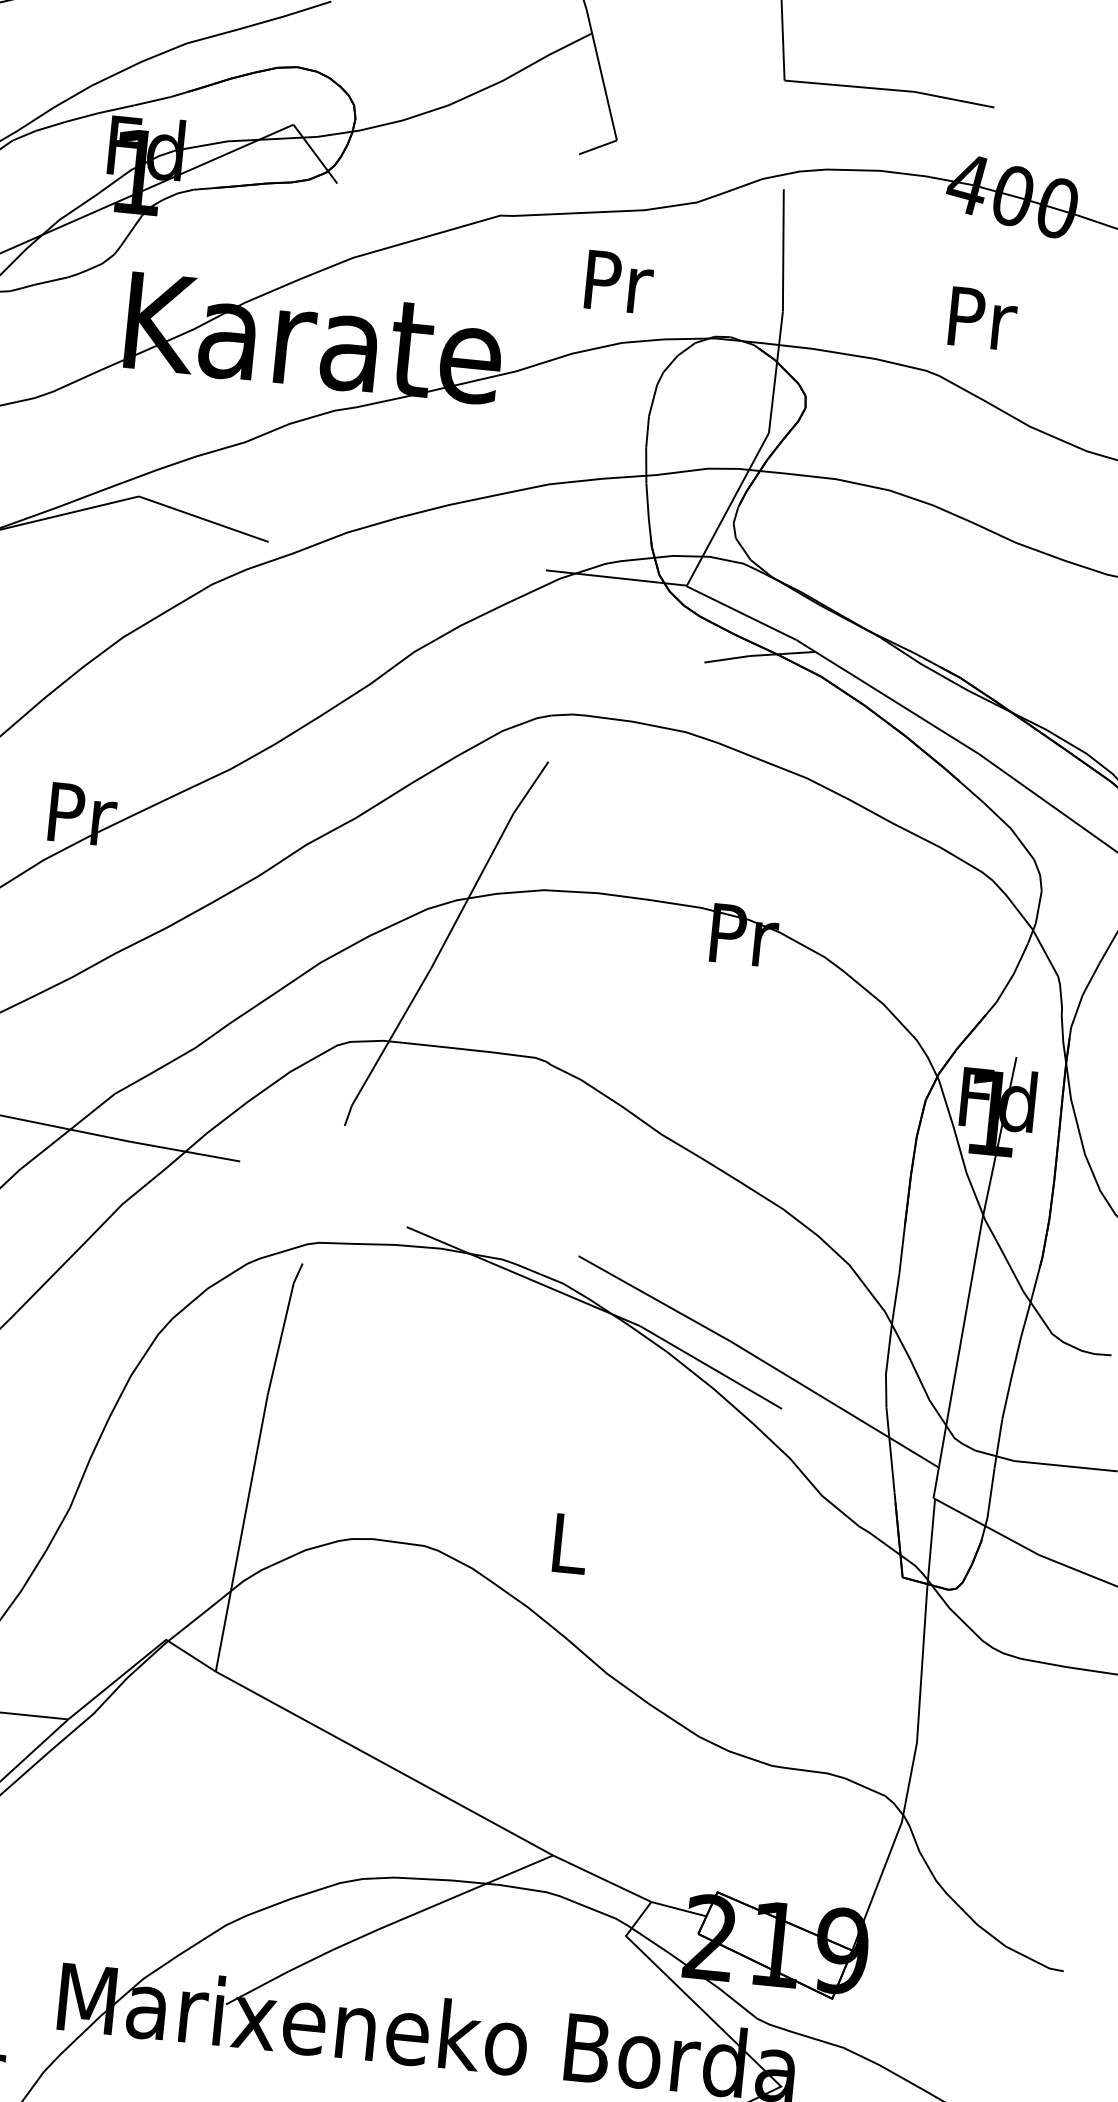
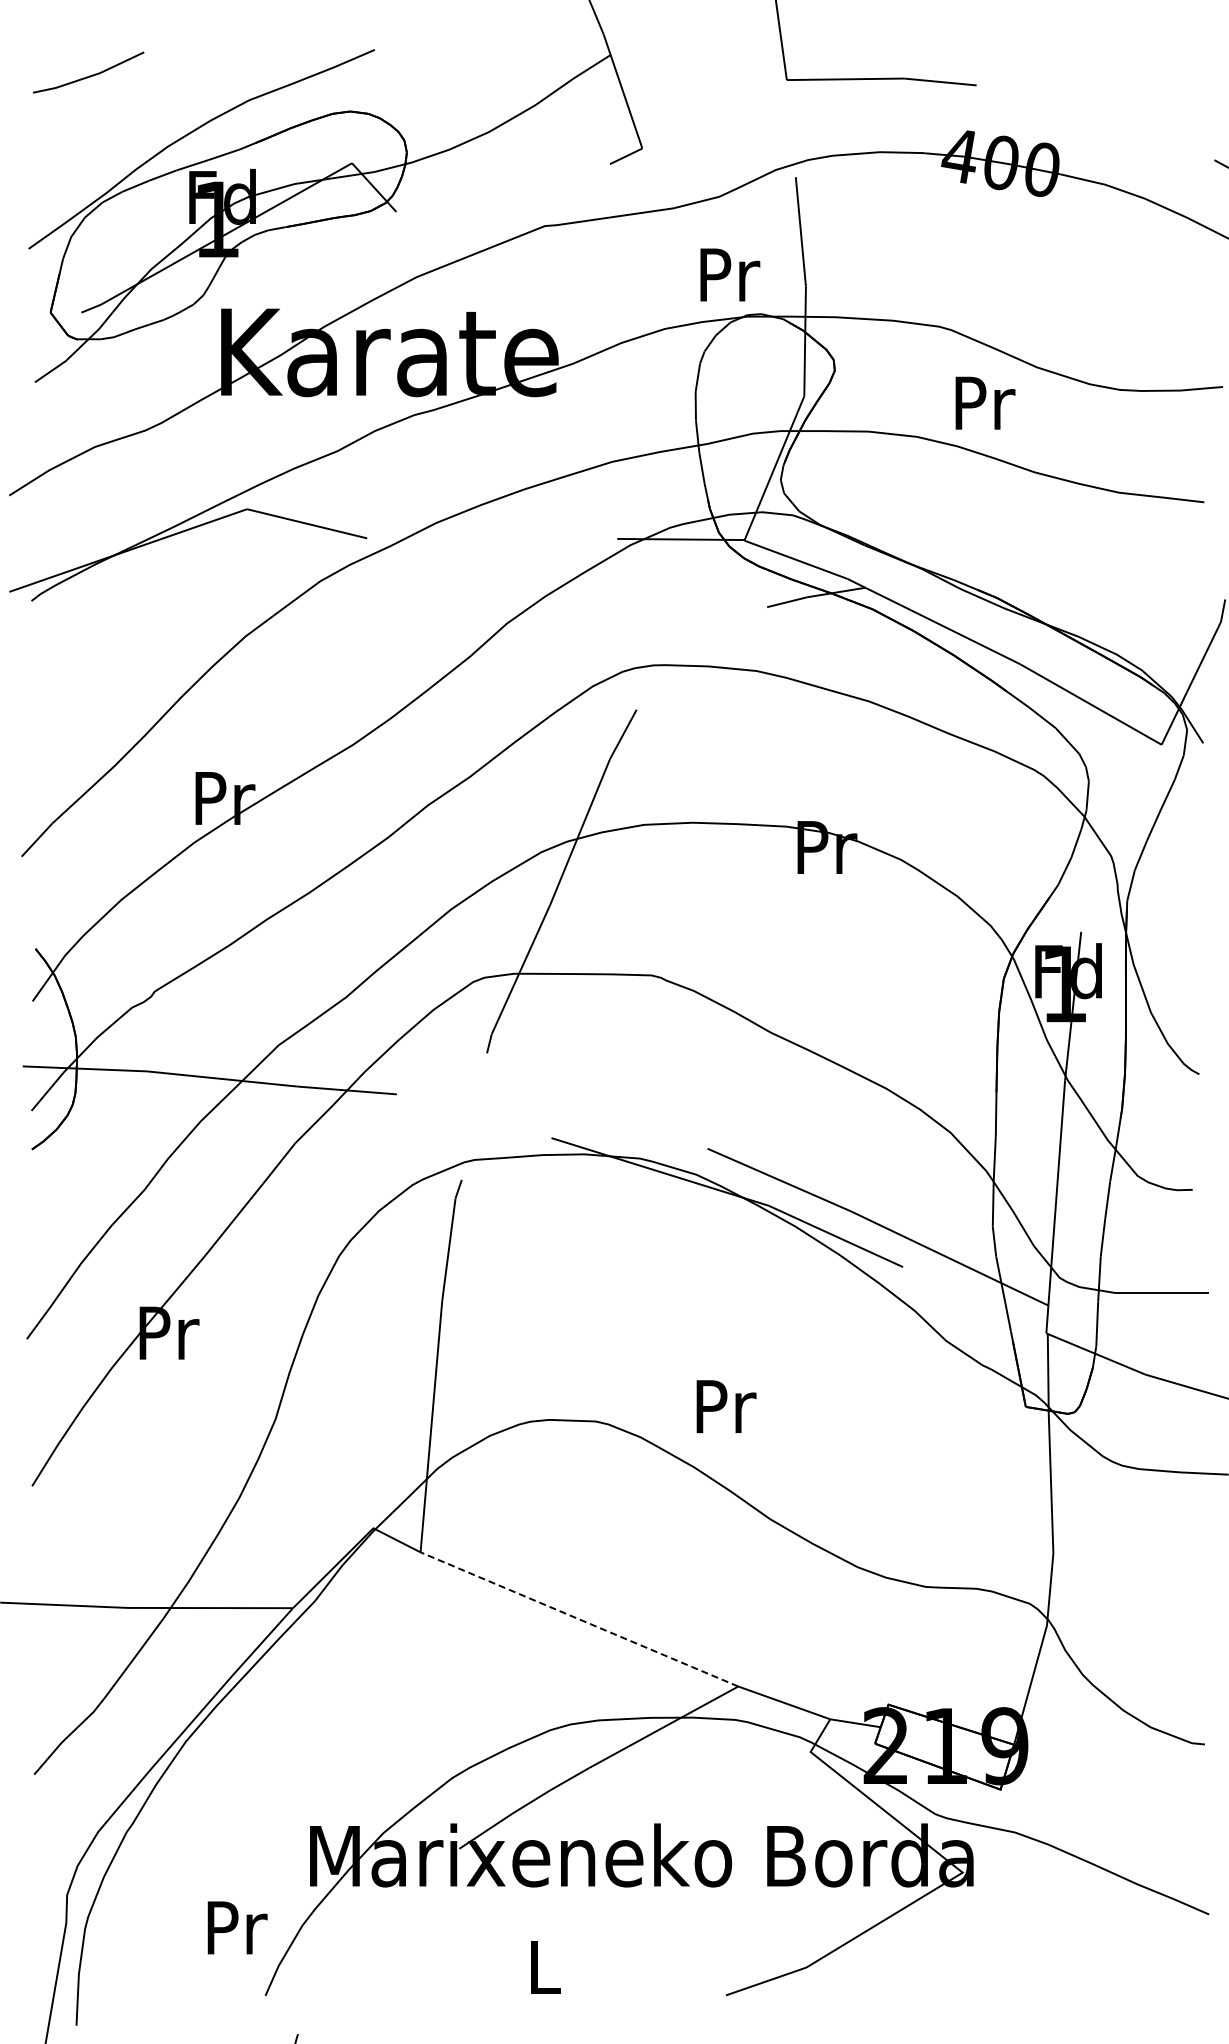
text: (619, 281) -> (730, 274), moved
text: (983, 318) -> (985, 402), moved
text: (570, 1543) -> (726, 1406), L -> Pr
line: (384, 1763) -> (579, 1619), solid -> dashed

